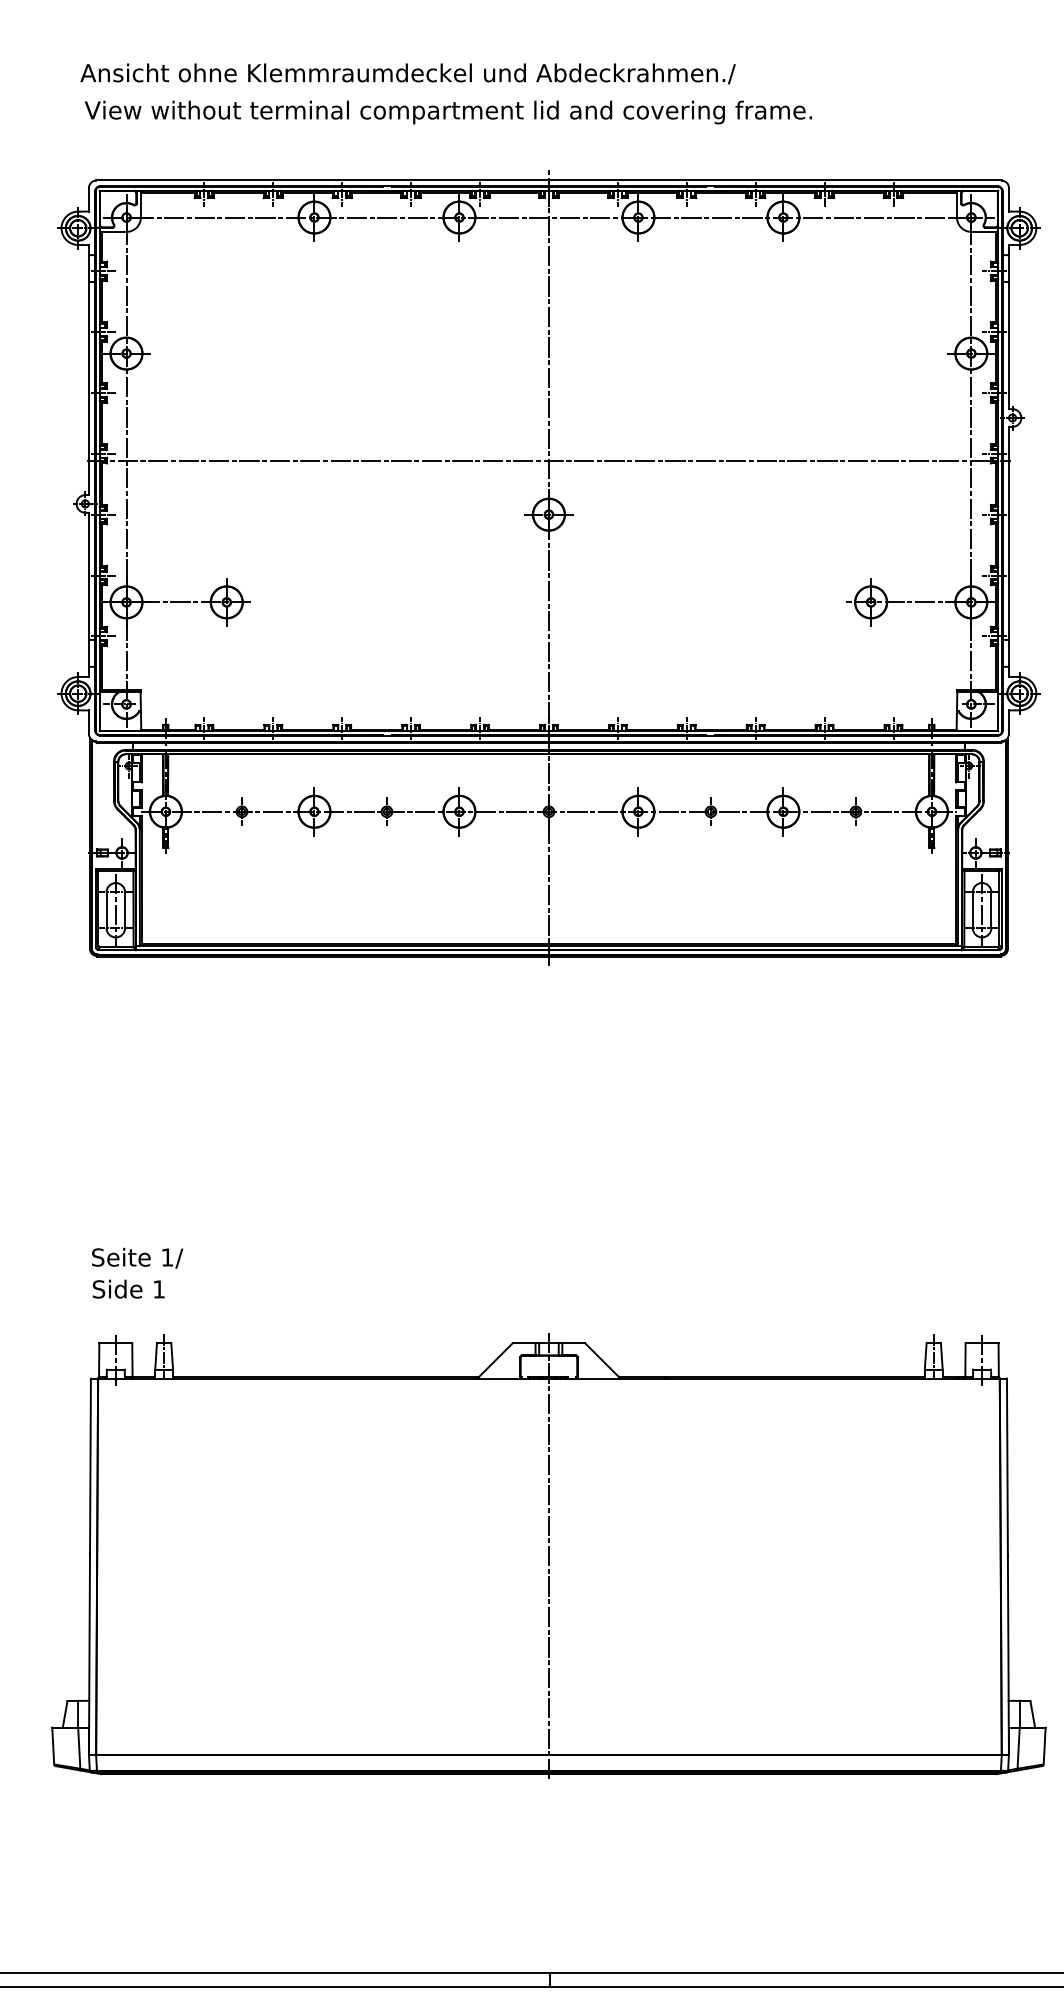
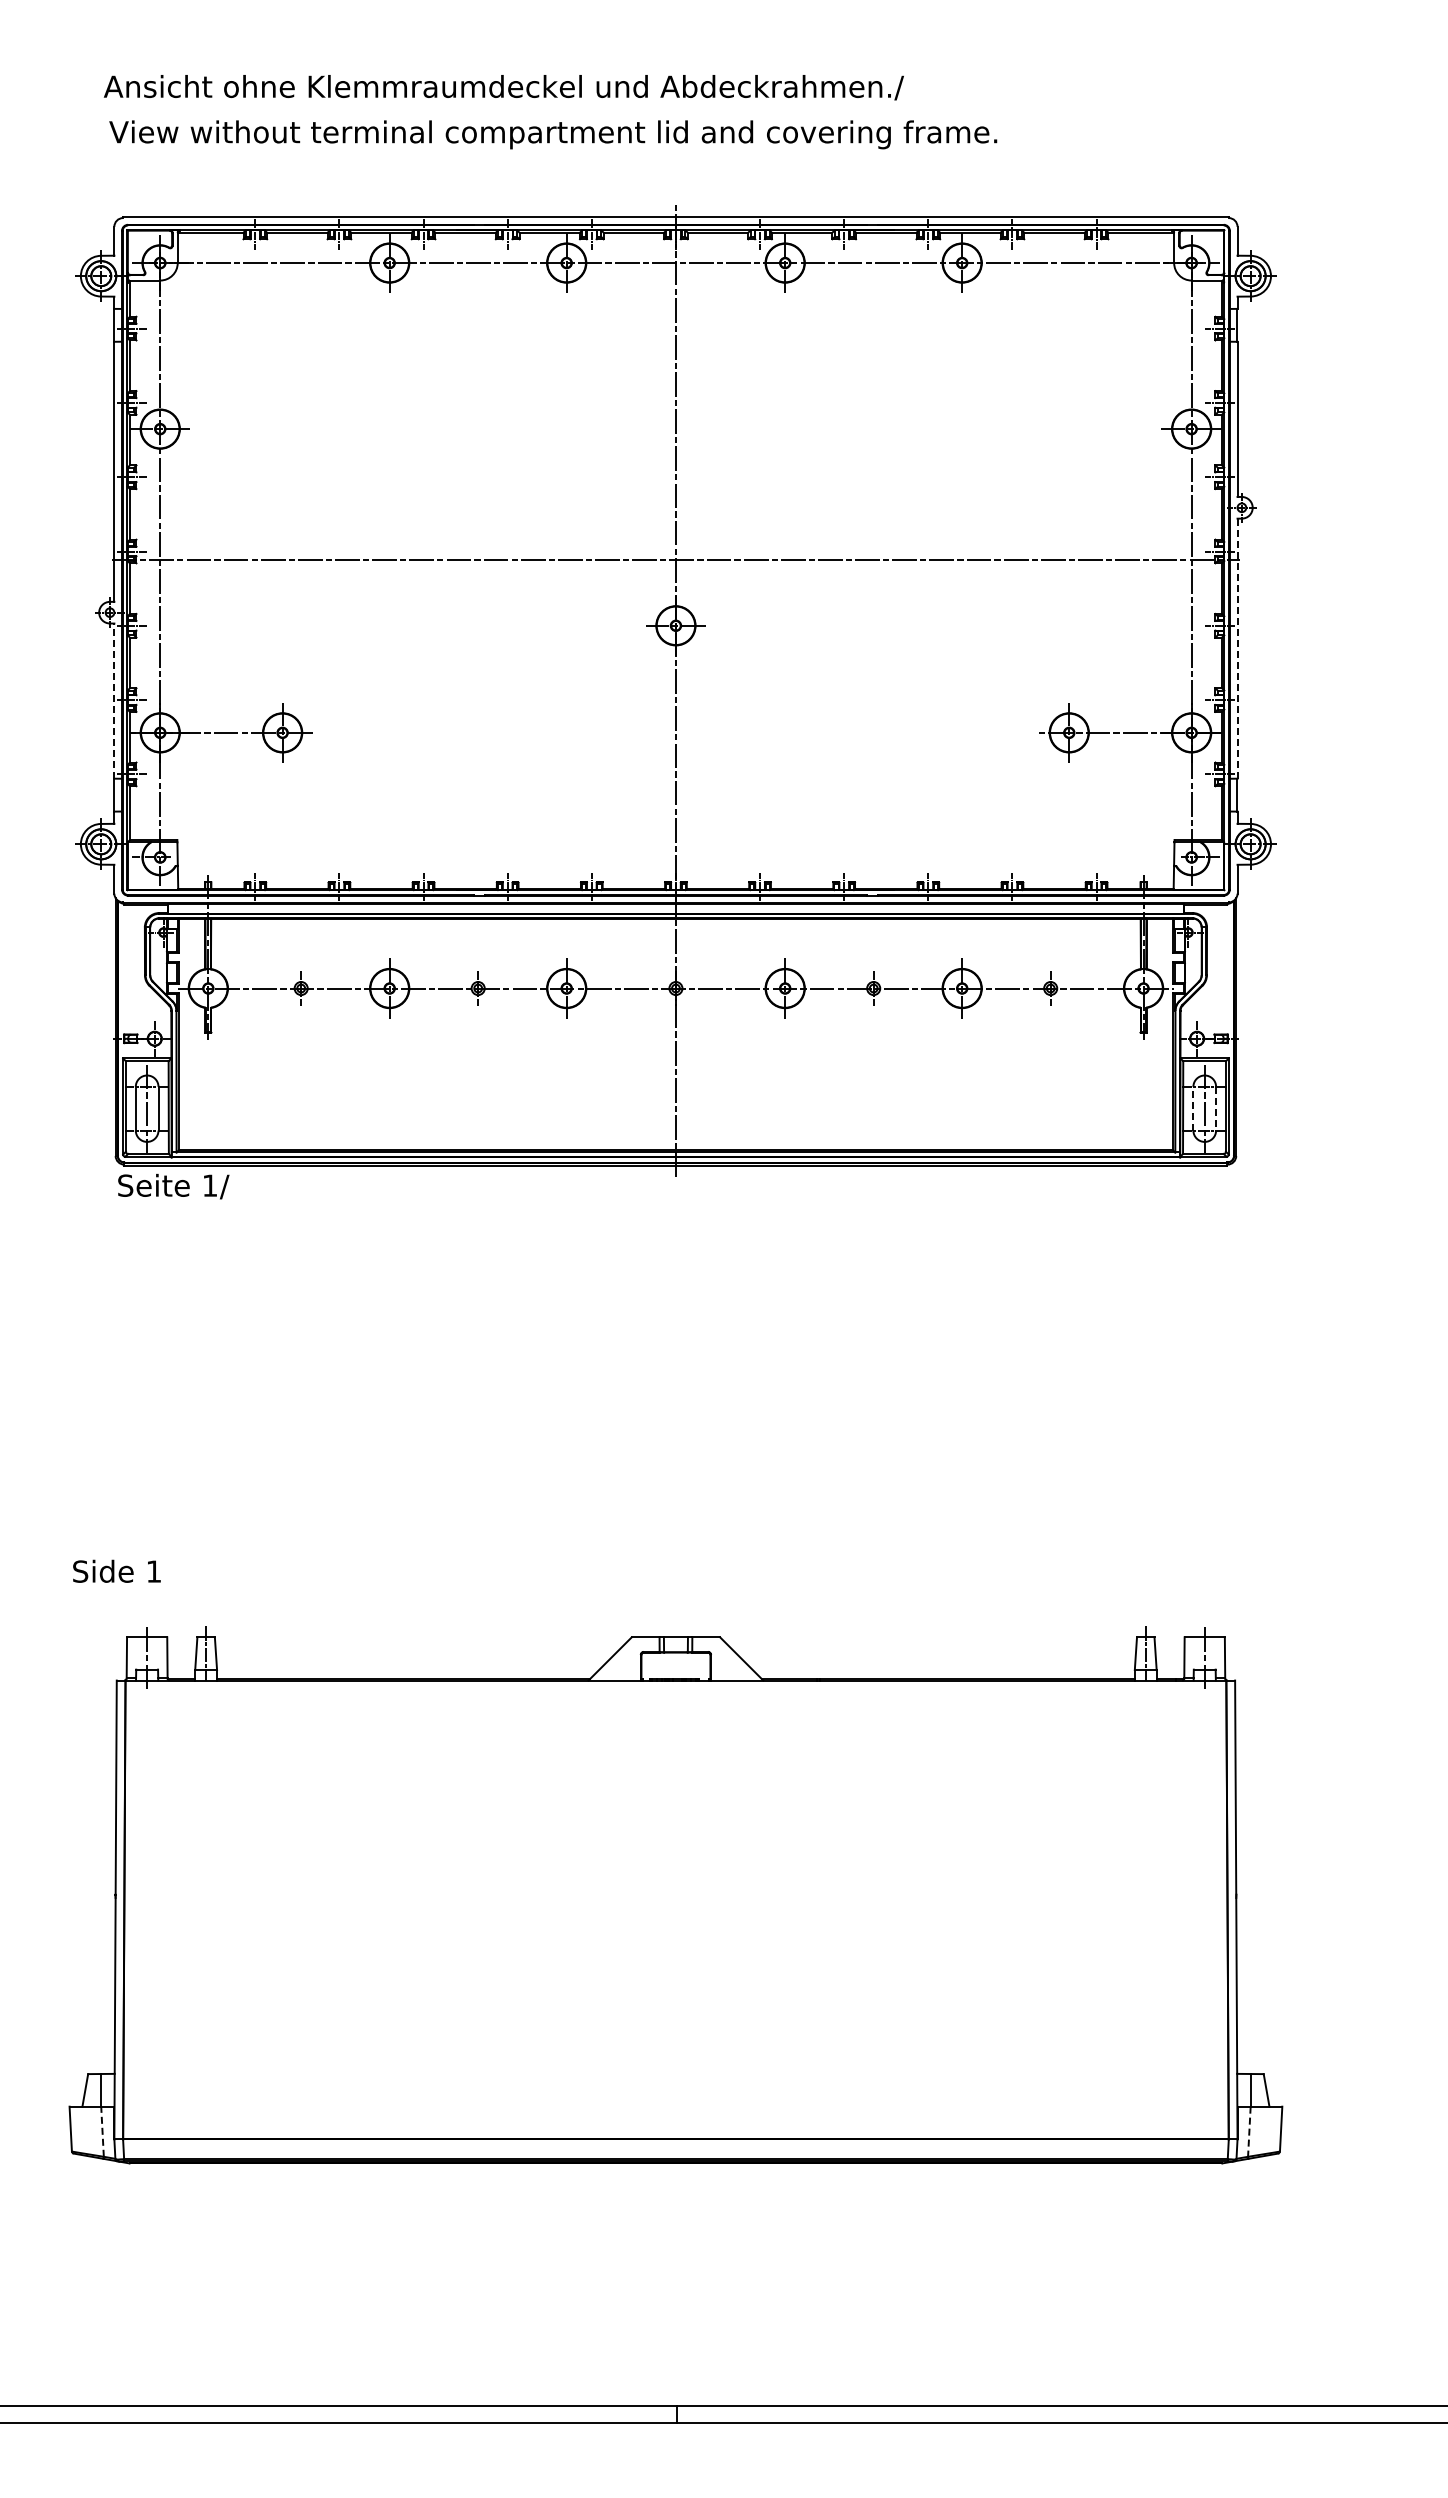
line: (1008, 534) -> (1237, 649), solid -> dashed
line: (89, 576) -> (114, 701), solid -> dashed
line: (972, 910) -> (1193, 1108), solid -> dashed
line: (991, 910) -> (1216, 1108), solid -> dashed
text: (137, 1258) -> (173, 1186), moved
text: (128, 1288) -> (116, 1570), moved
line: (548, 1557) -> (675, 1898), removed
line: (79, 1748) -> (102, 2131), solid -> dashed
line: (1018, 1748) -> (1249, 2132), solid -> dashed

